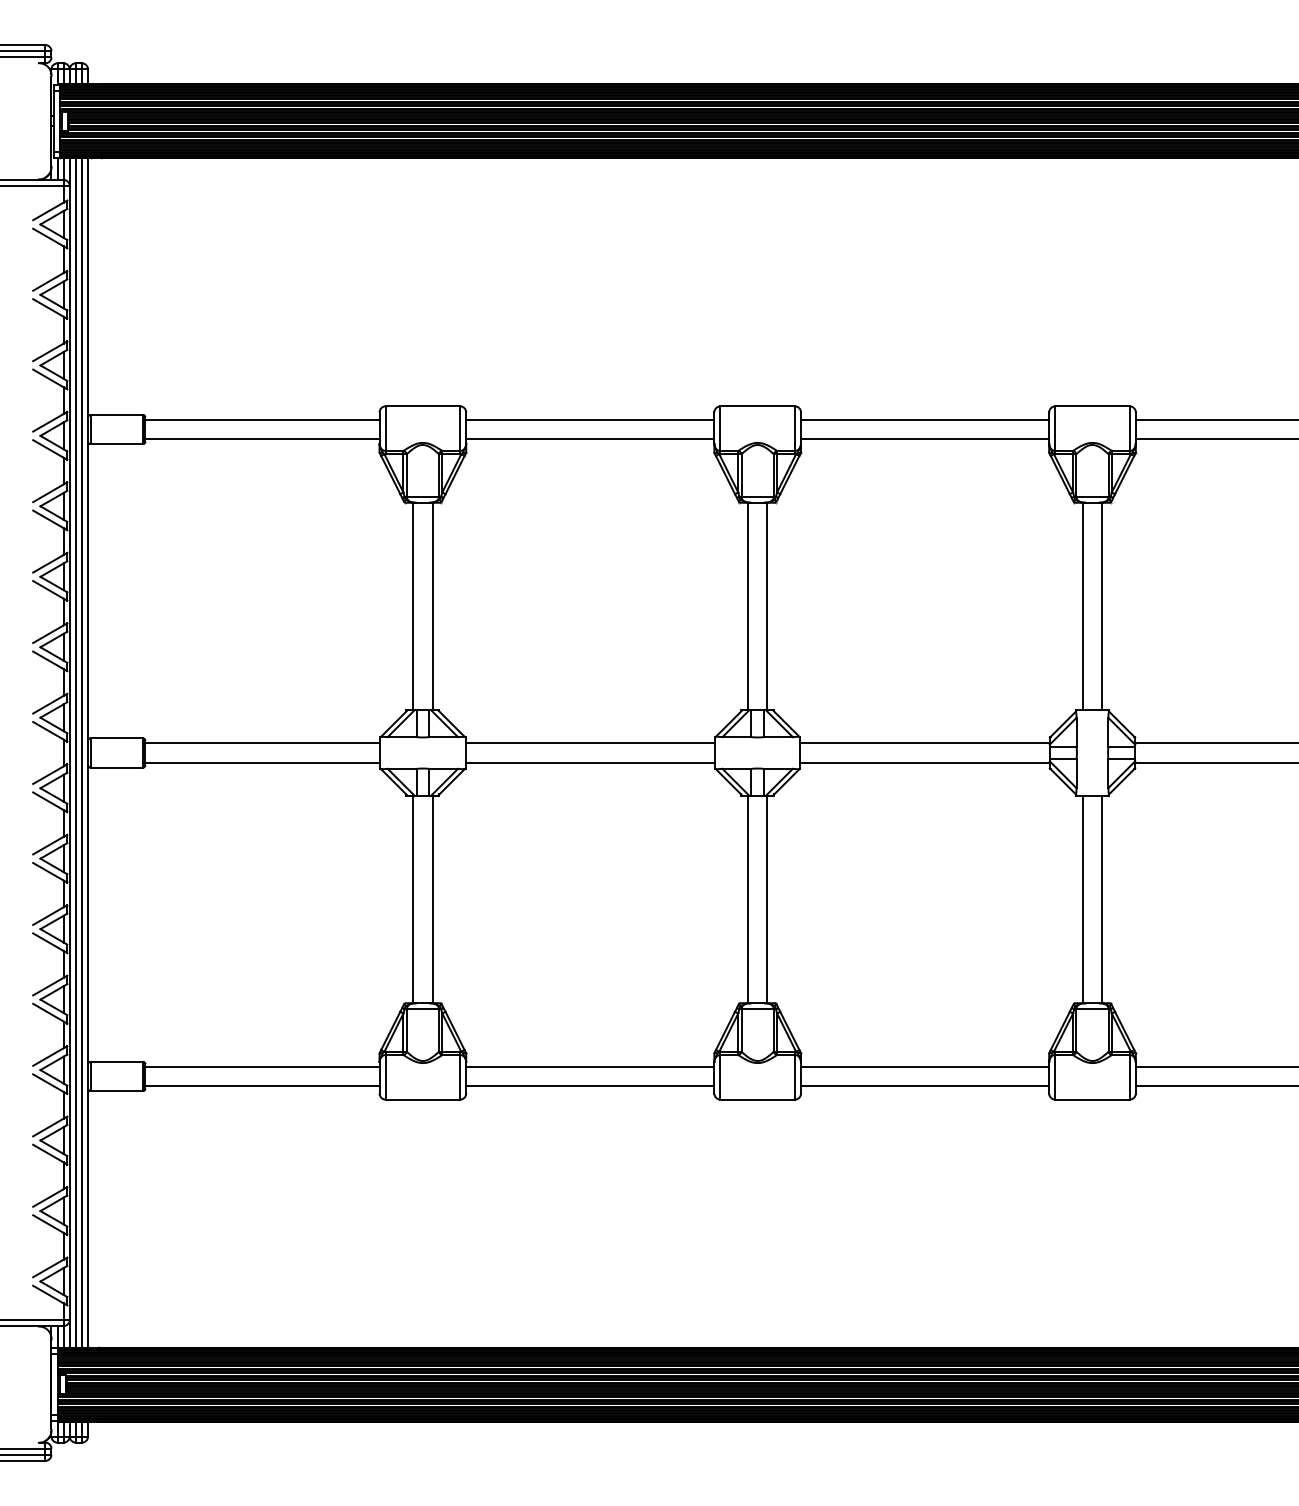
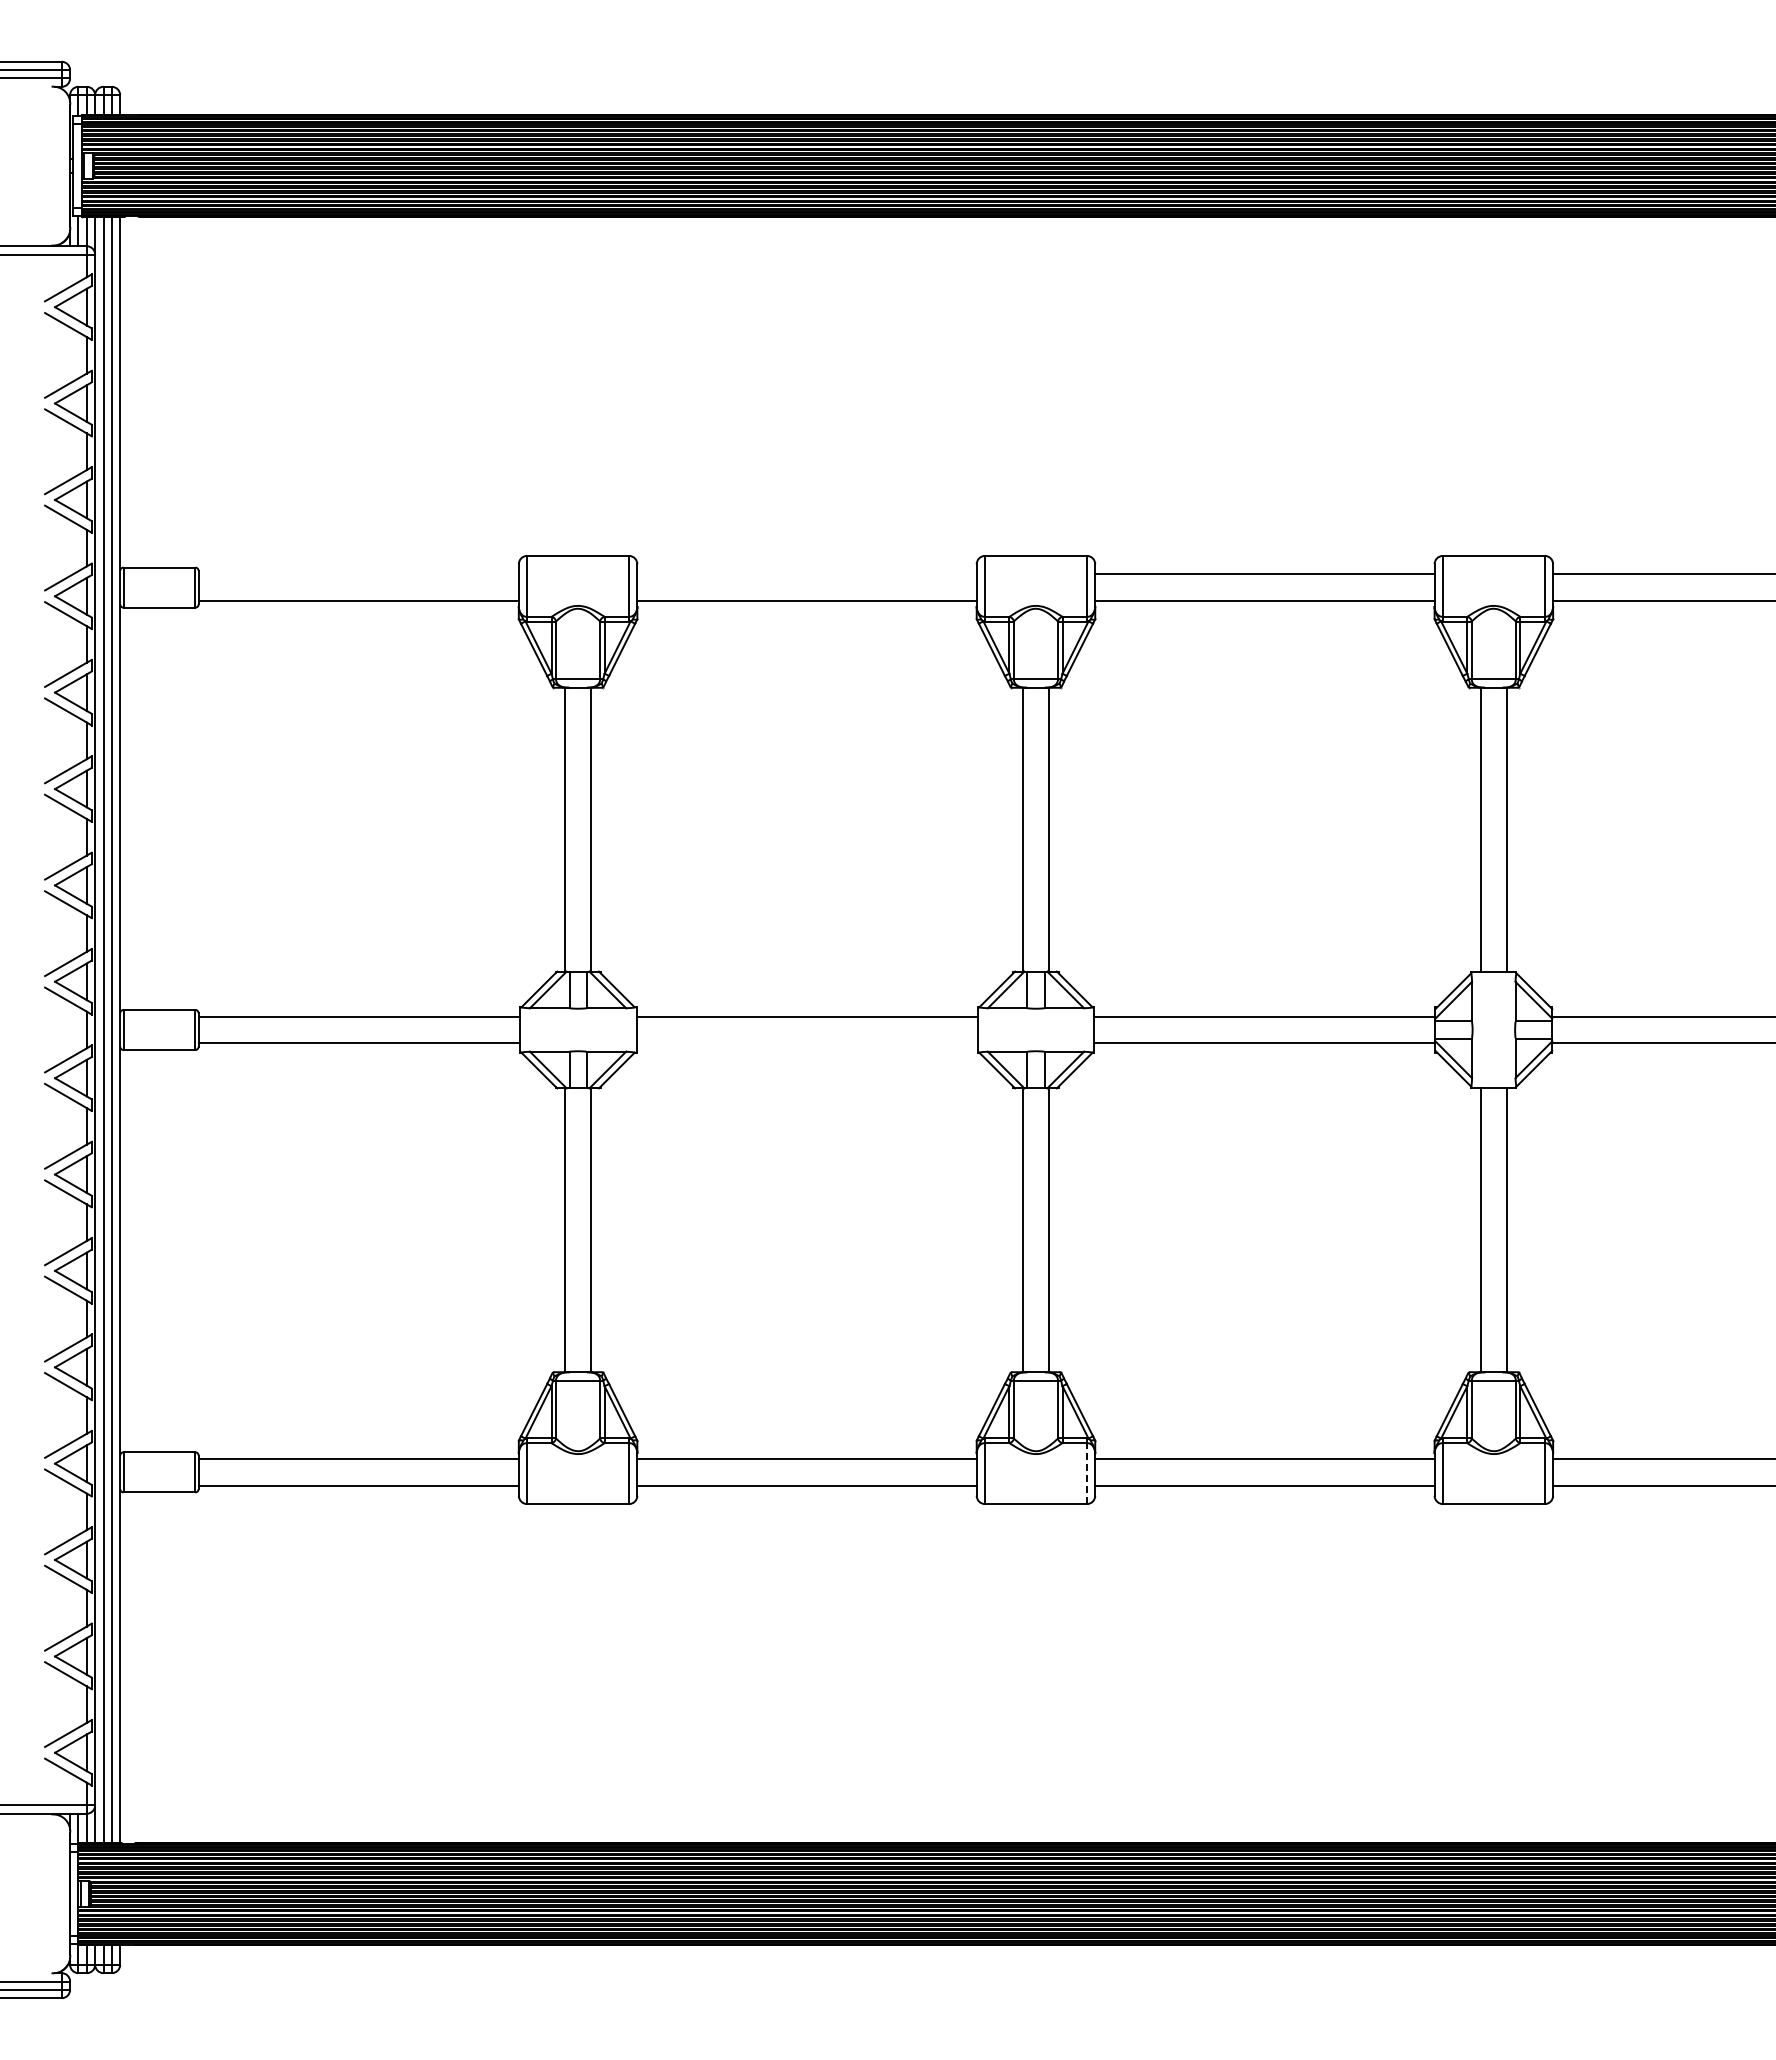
line: (262, 419) -> (358, 574), removed
line: (589, 419) -> (806, 574), removed
line: (589, 762) -> (806, 1043), removed
line: (794, 1077) -> (1086, 1473), solid -> dashed

